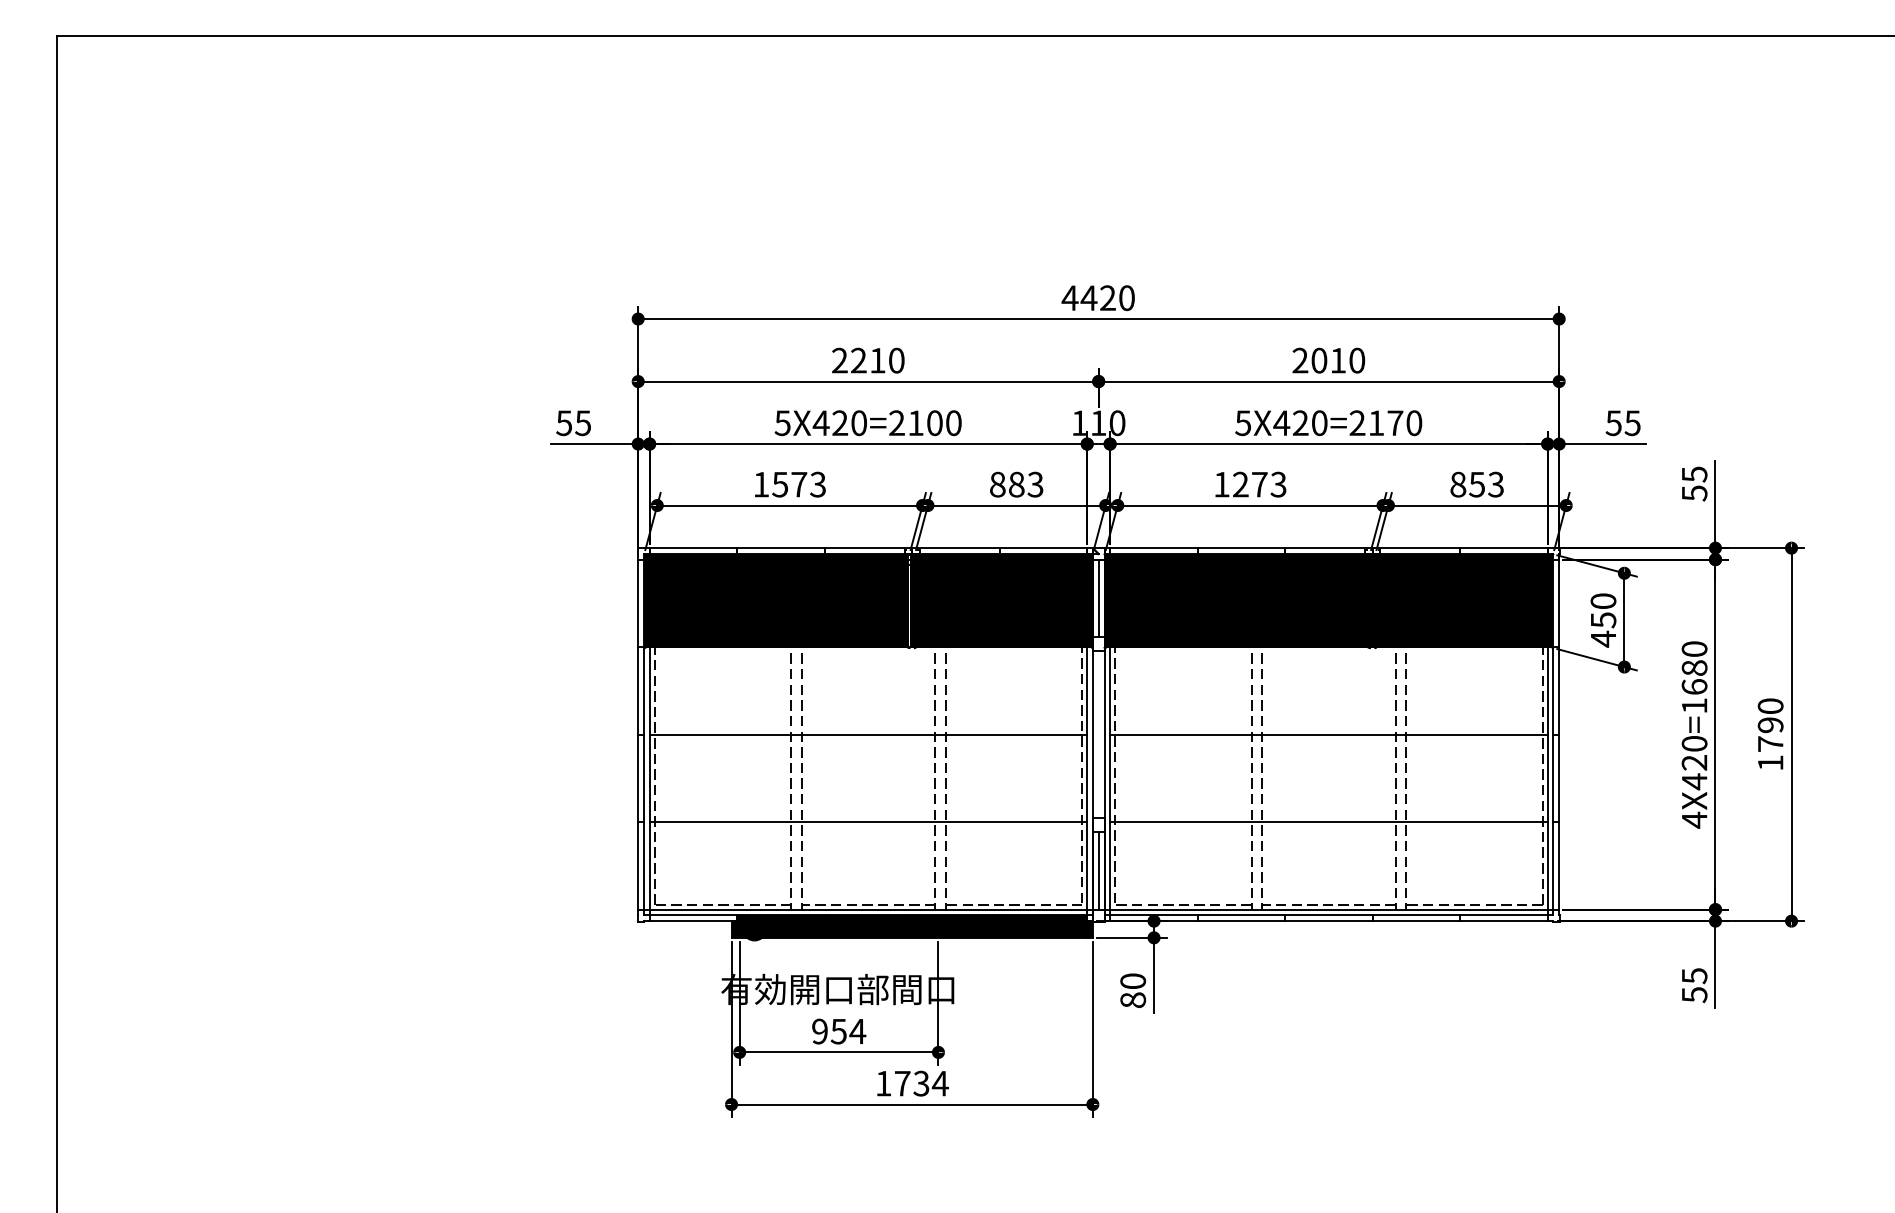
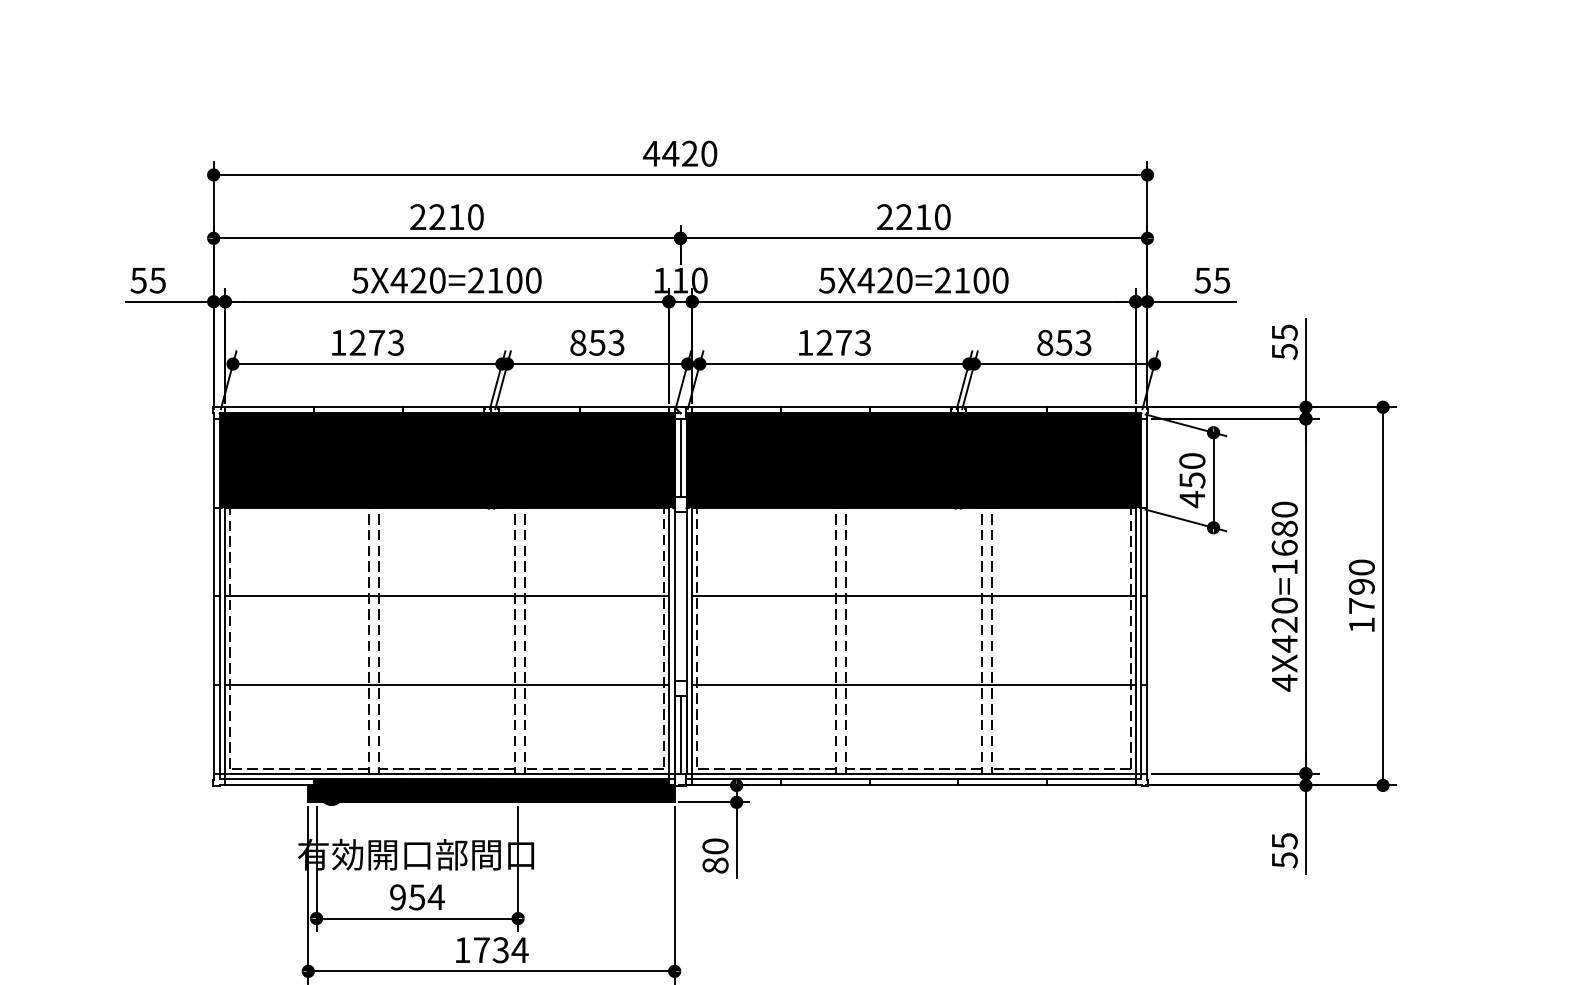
text: (1319, 360) -> (904, 216), 2010 -> 2210
text: (1395, 423) -> (981, 280), 5X420=2170 -> 5X420=2100
text: (780, 484) -> (357, 342), 1573 -> 1273
text: (1016, 484) -> (597, 342), 883 -> 853

